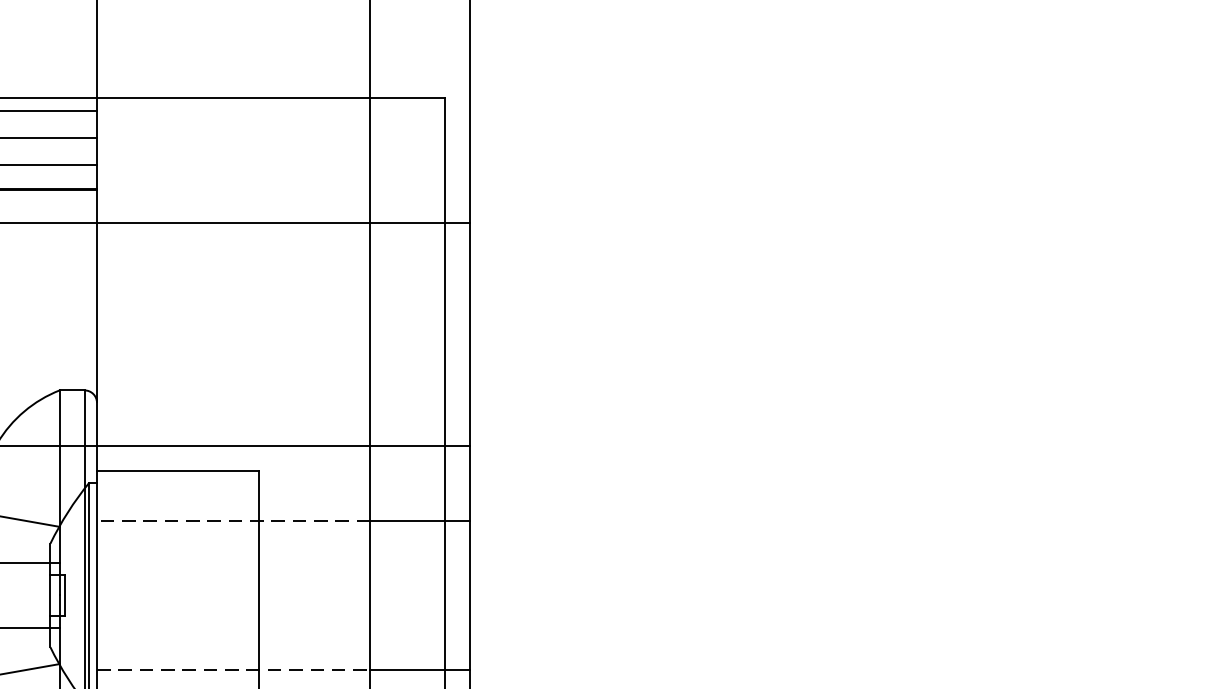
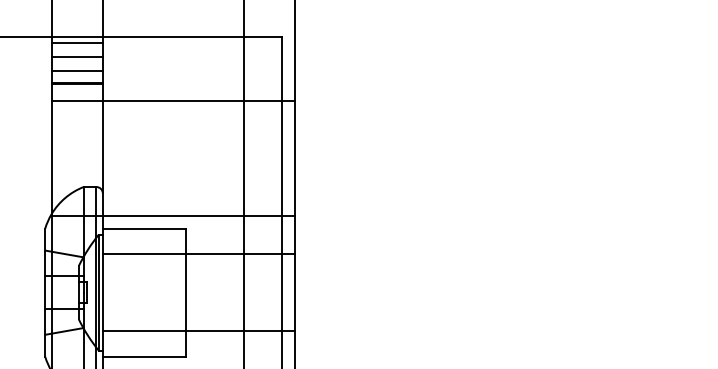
line: (232, 521) -> (172, 254), dashed -> solid
line: (234, 670) -> (173, 331), dashed -> solid

